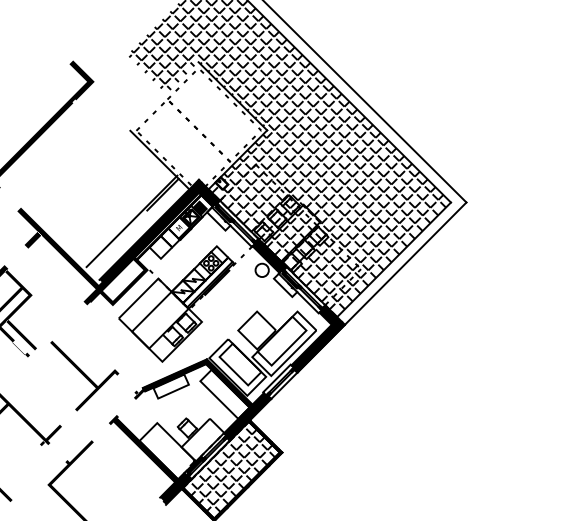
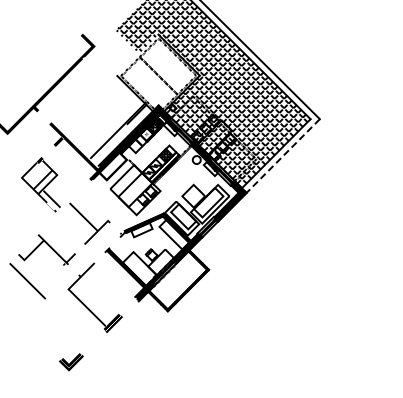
line: (406, 264) -> (283, 156), solid -> dashed
hatch: (228, 466) -> (176, 278), removed

